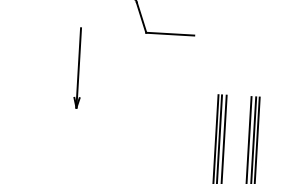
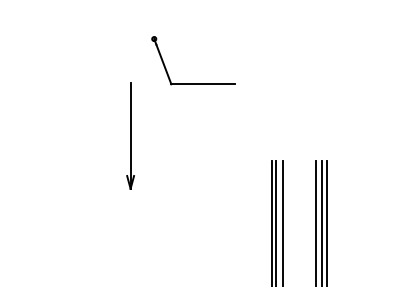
part: (78, 67) -> (130, 135), moved

